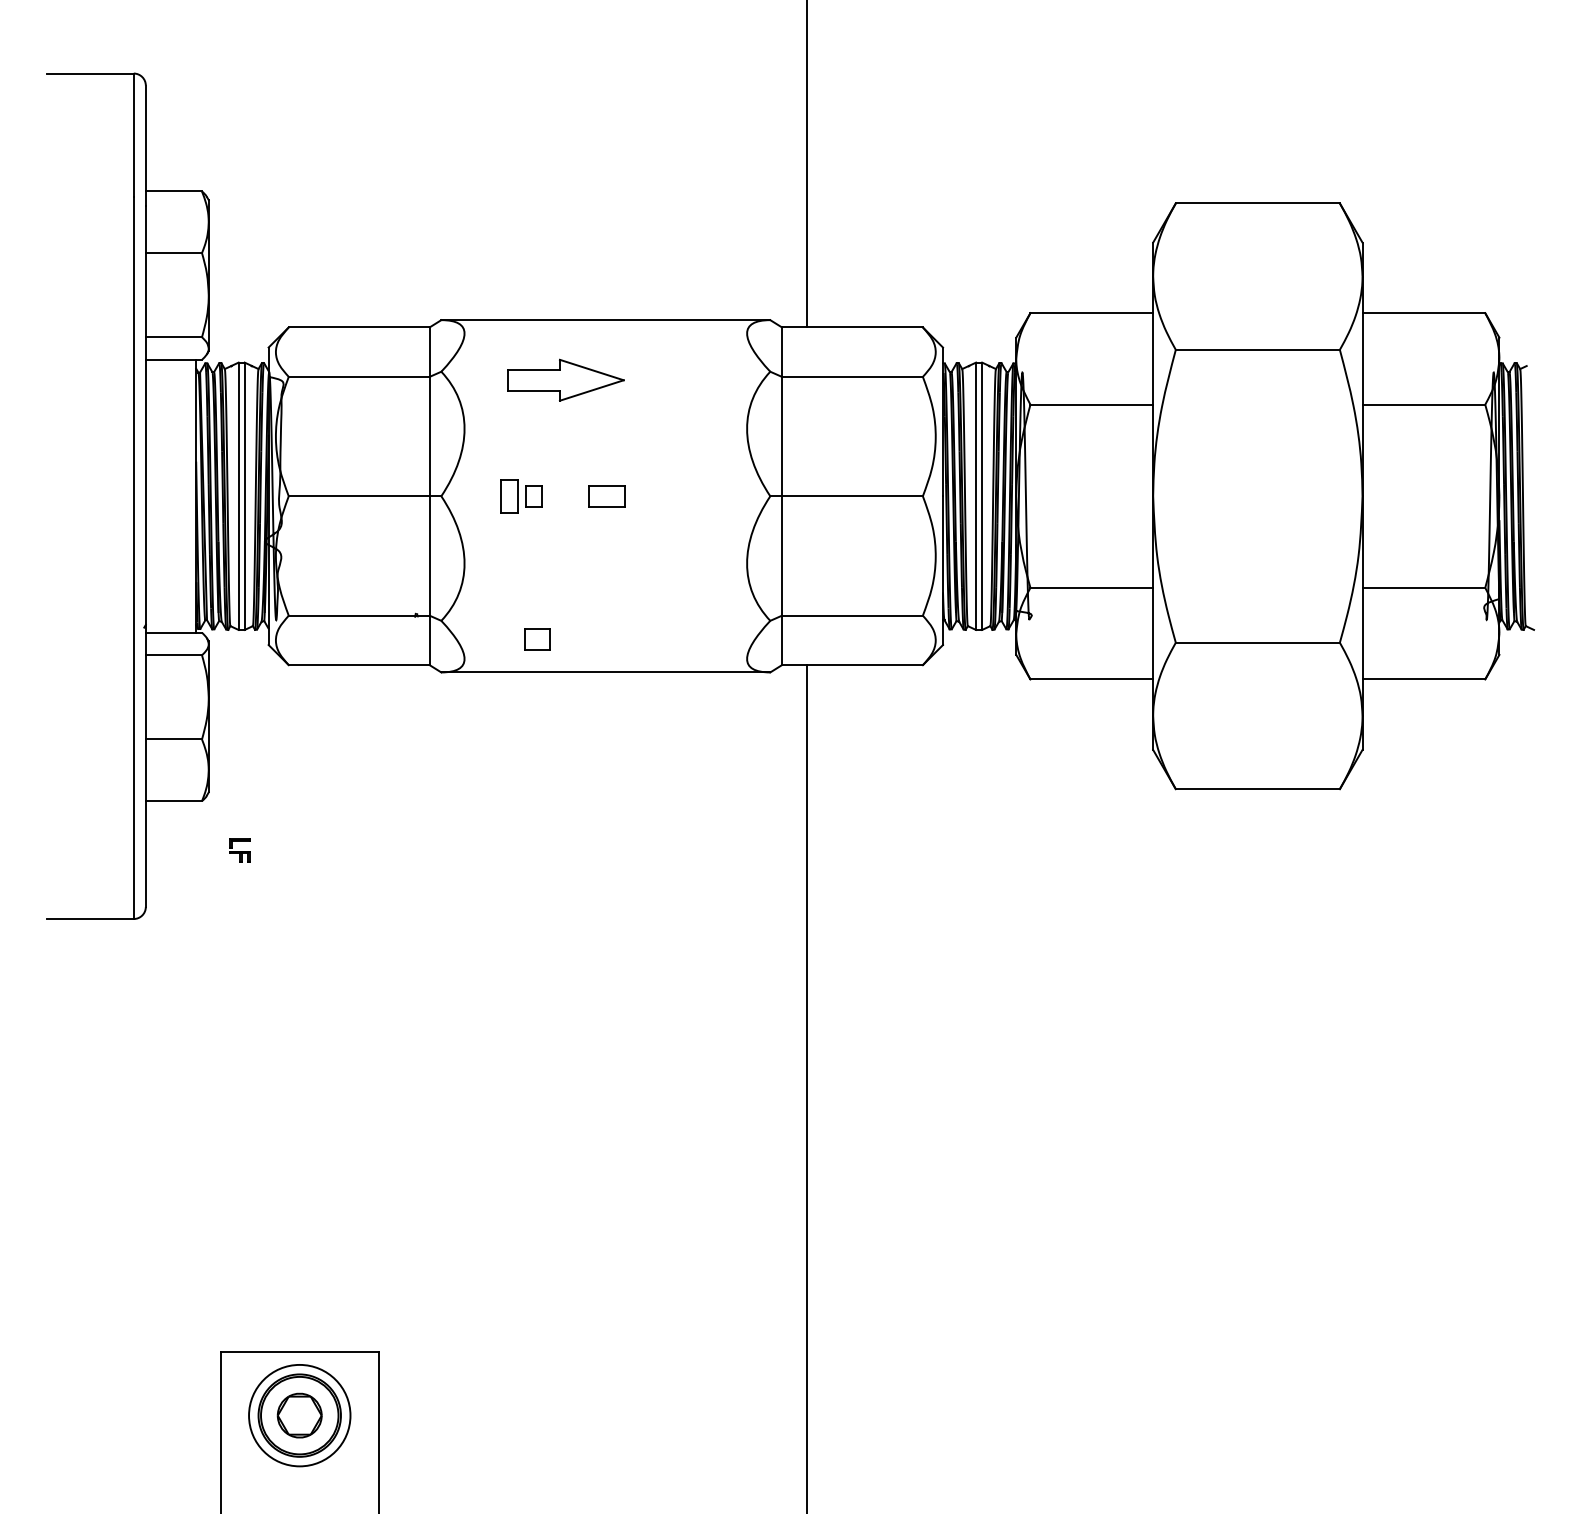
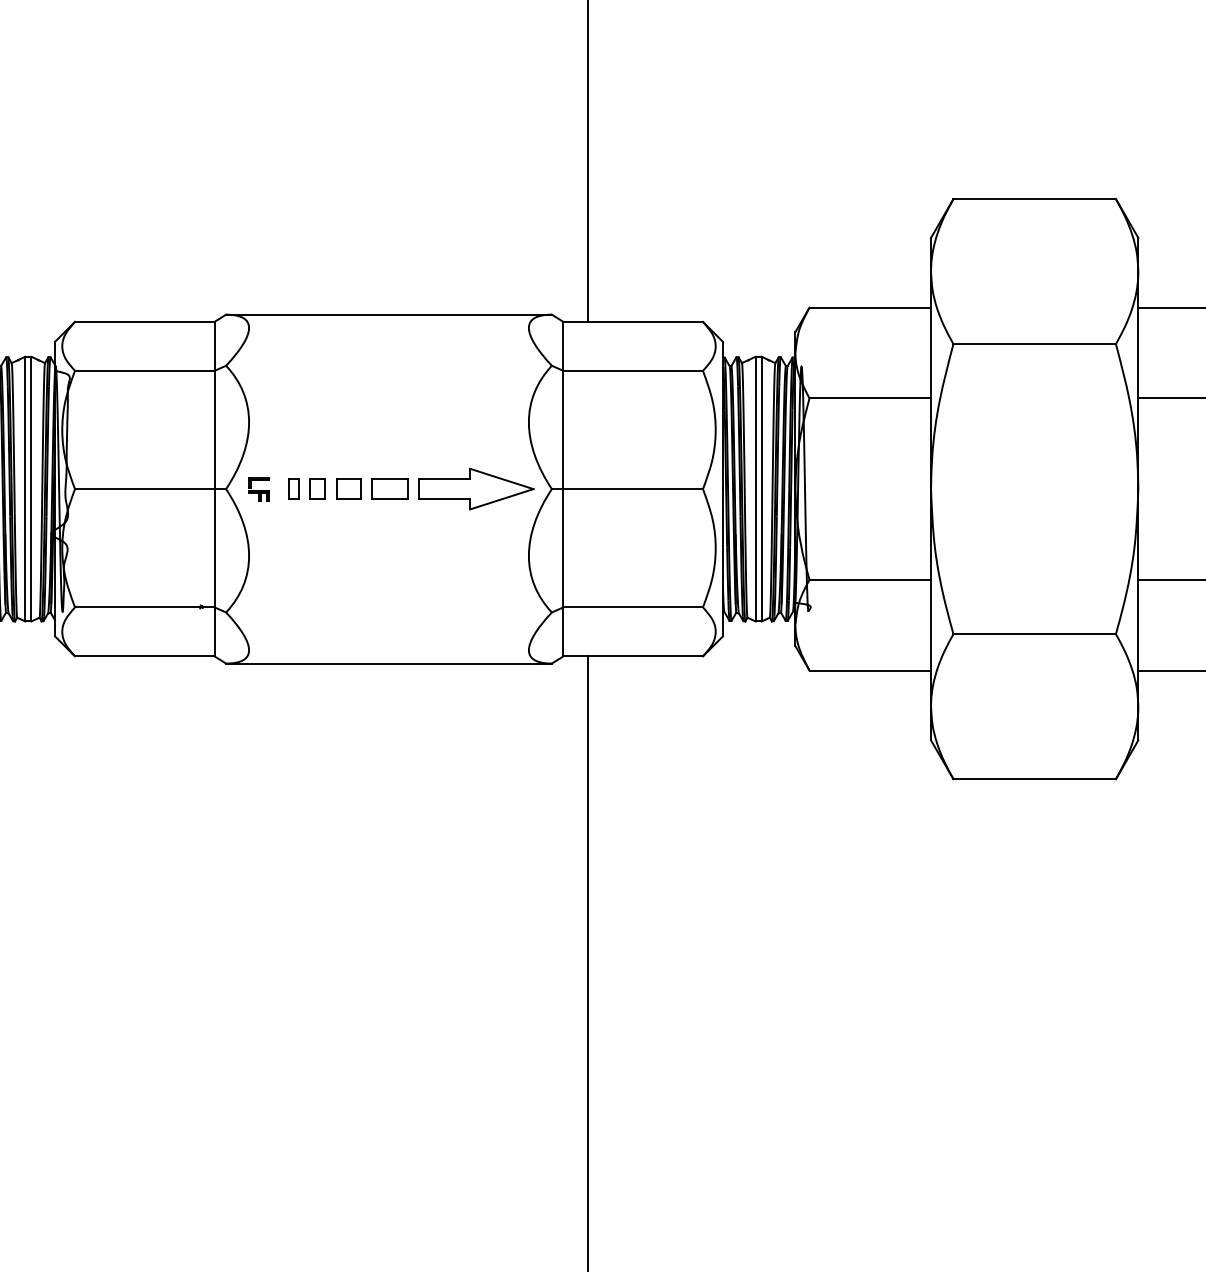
part: (565, 379) -> (475, 488), moved
part: (509, 496) -> (293, 489), size x0.62
part: (537, 639) -> (349, 489), moved
part: (239, 850) -> (257, 490), moved

